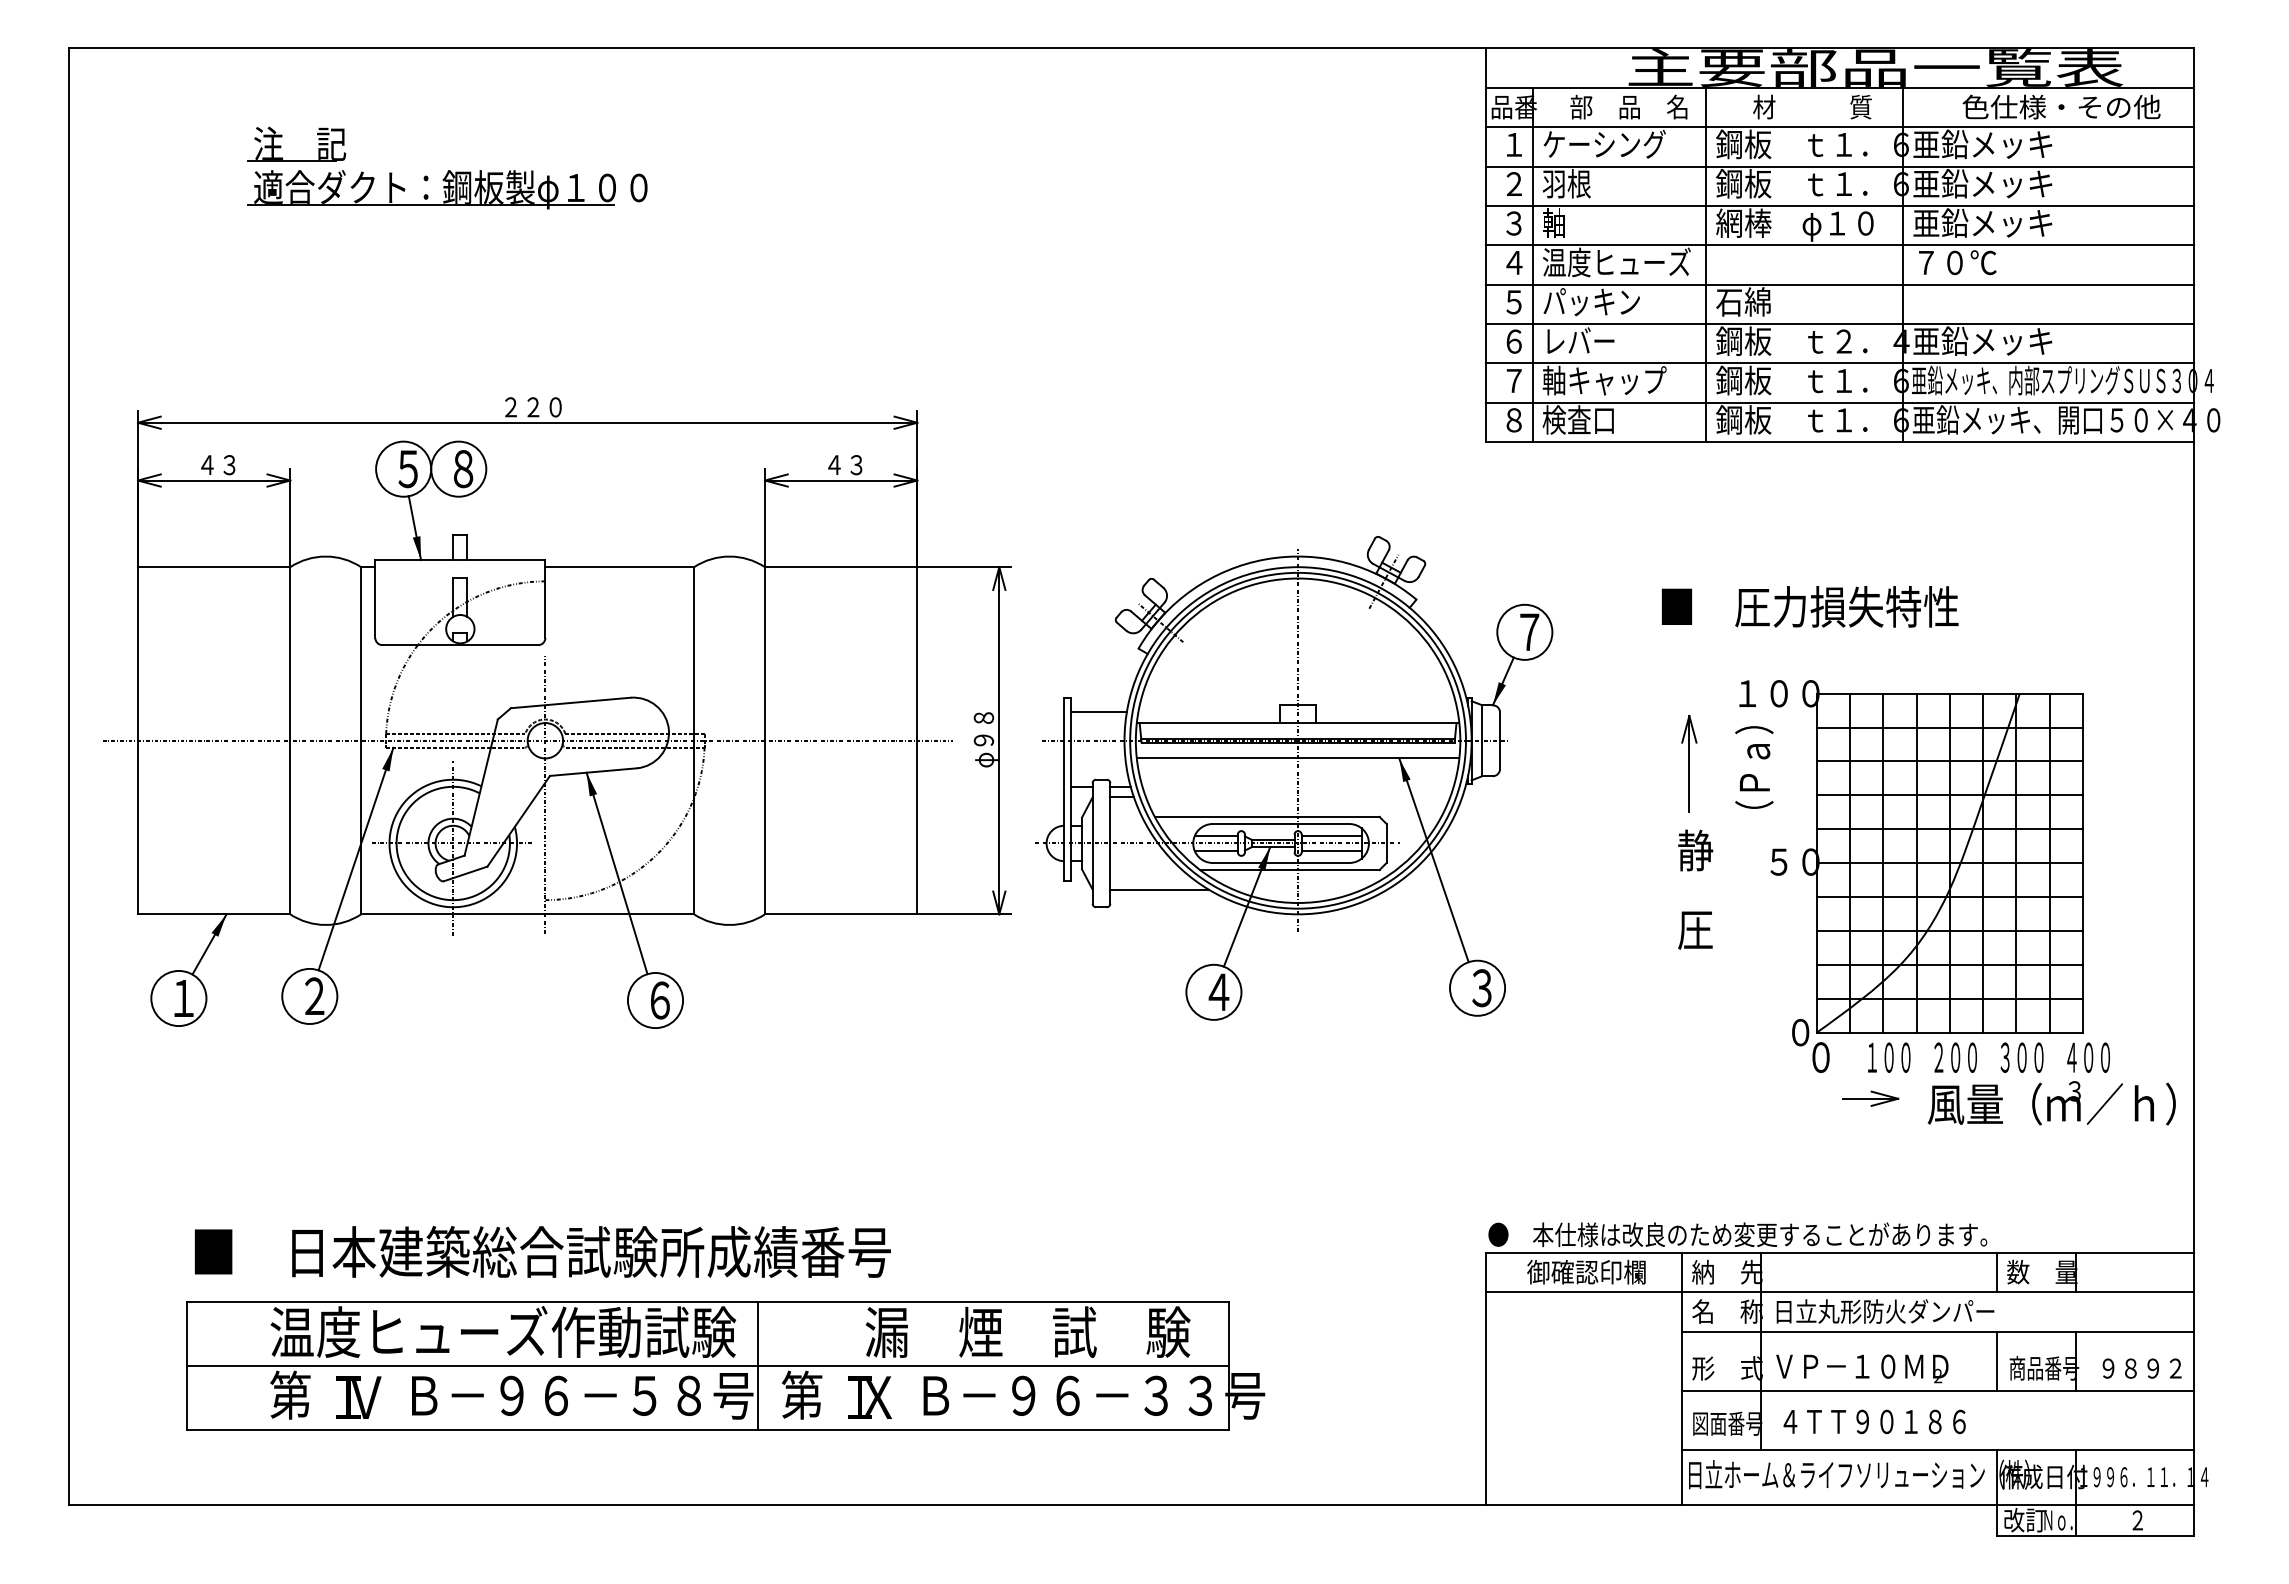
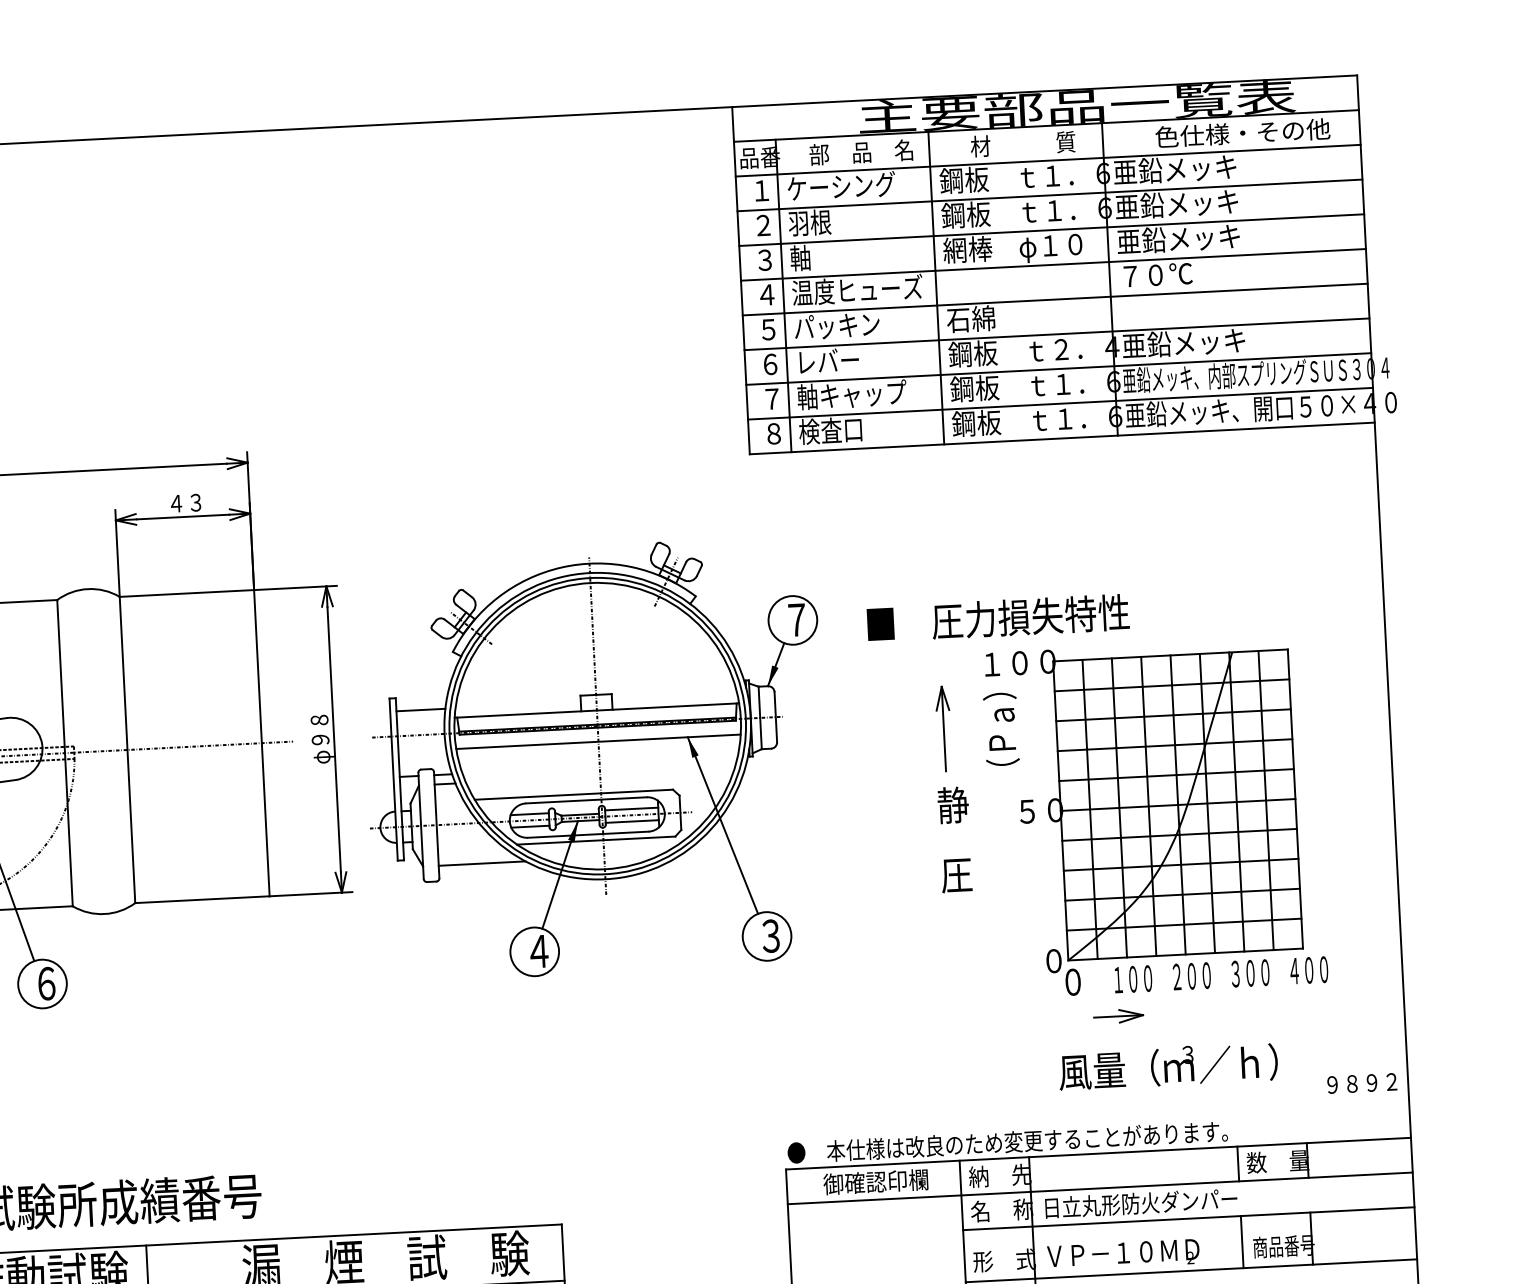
text: (1810, 606) -> (998, 618), moved
text: (2051, 1103) -> (1168, 1066), moved
text: (2141, 1368) -> (1361, 1083), moved

